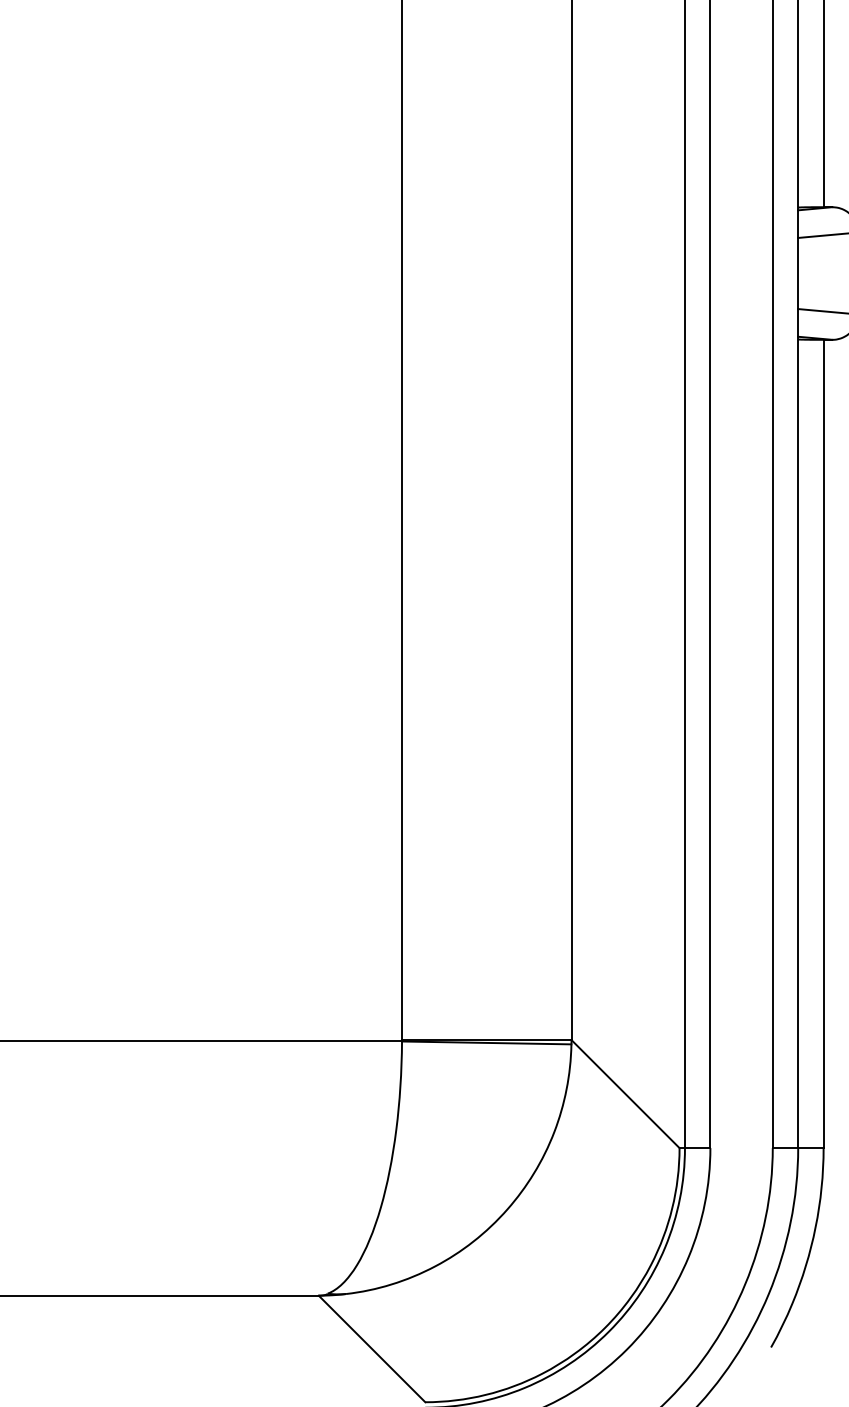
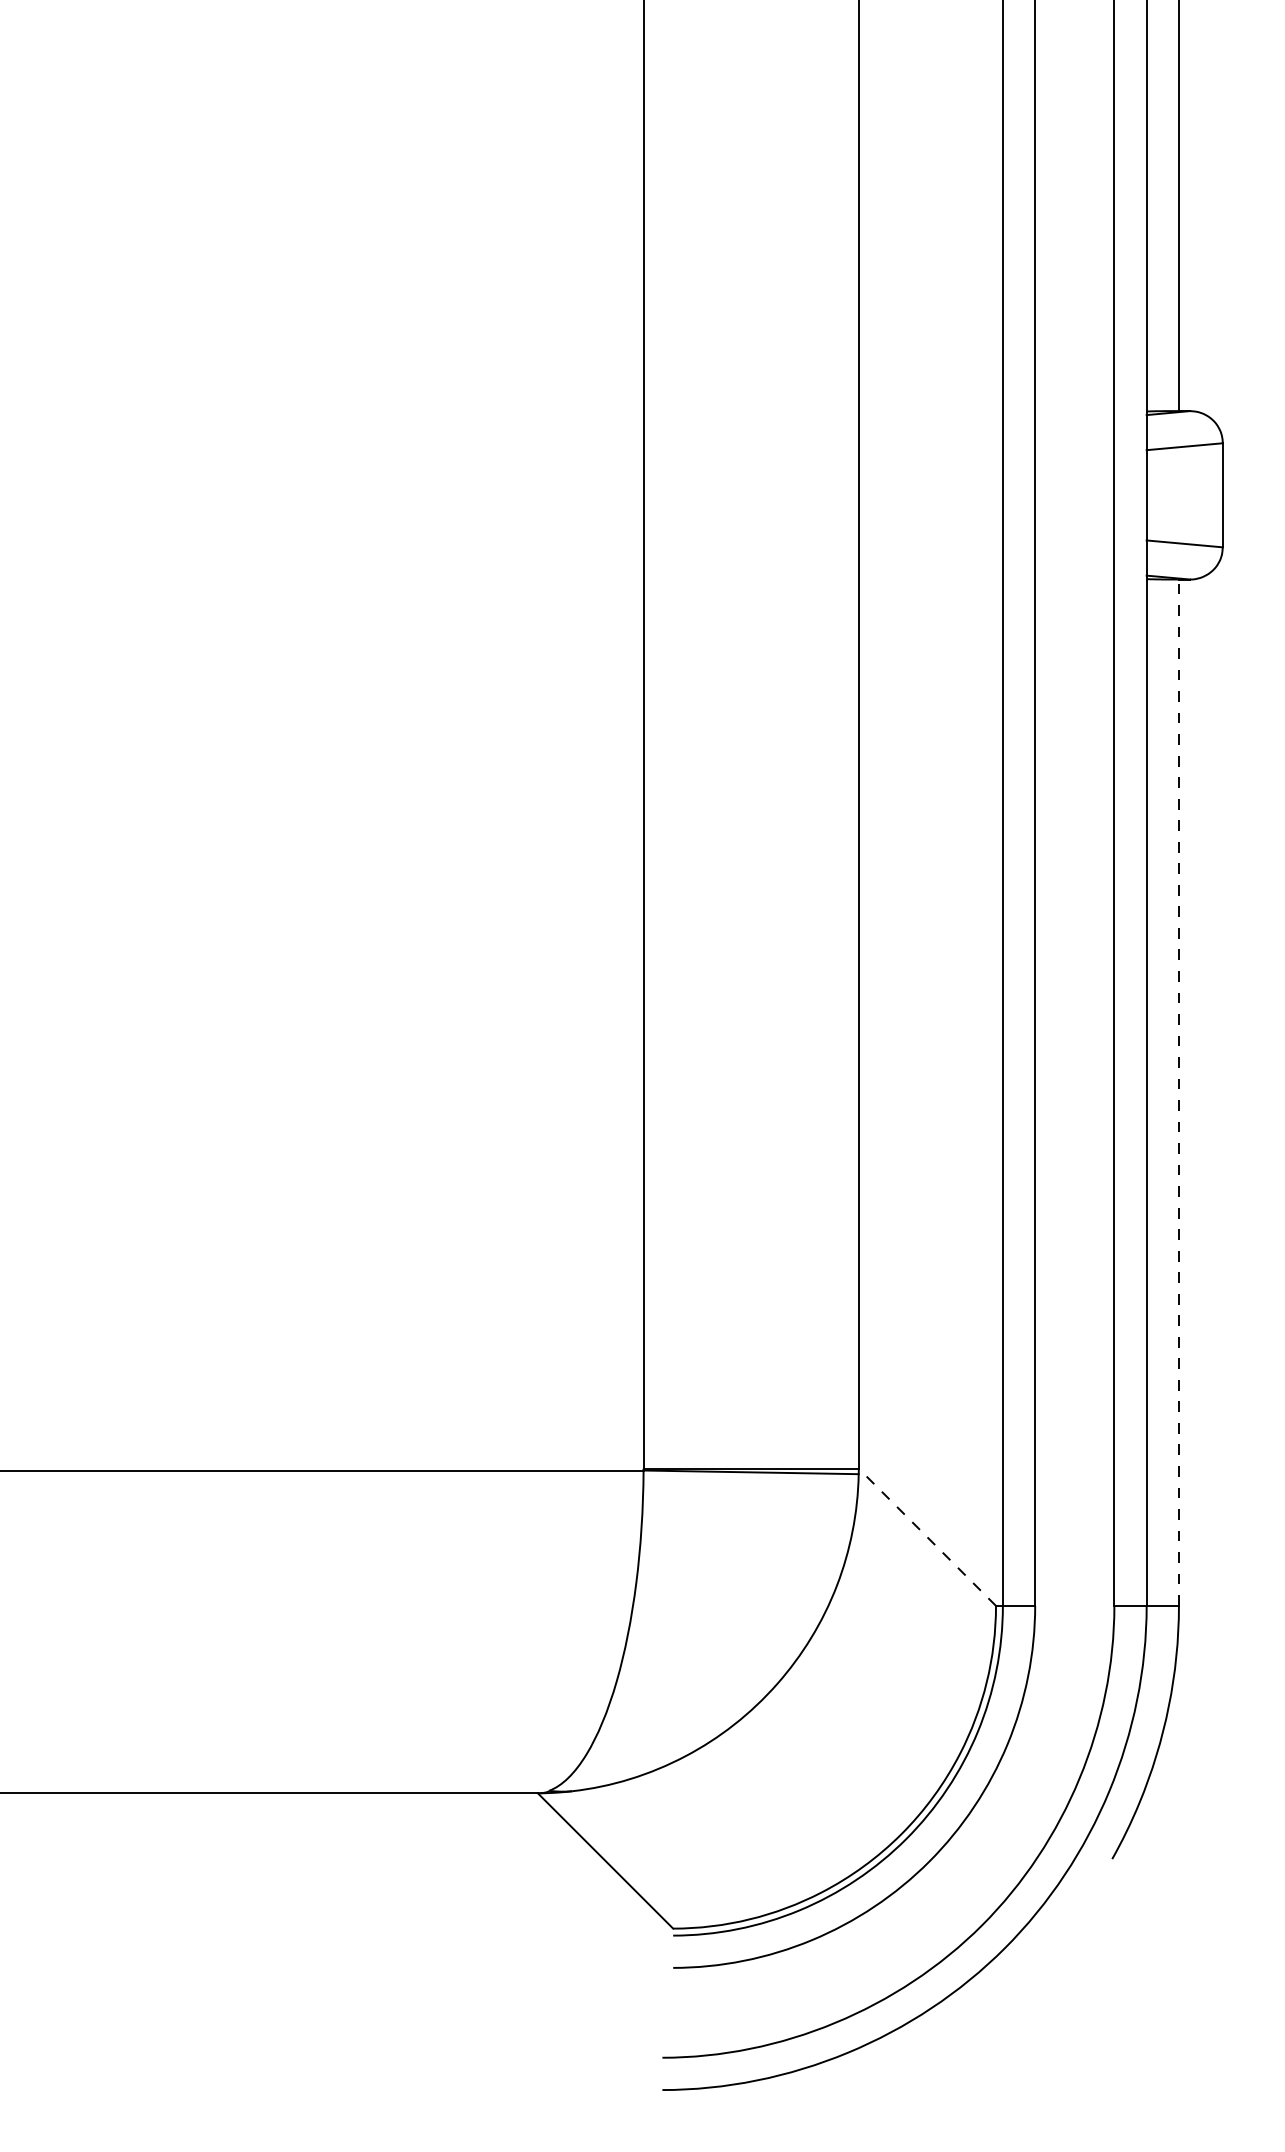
line: (823, 743) -> (1178, 1092), solid -> dashed
line: (625, 1093) -> (927, 1536), solid -> dashed

